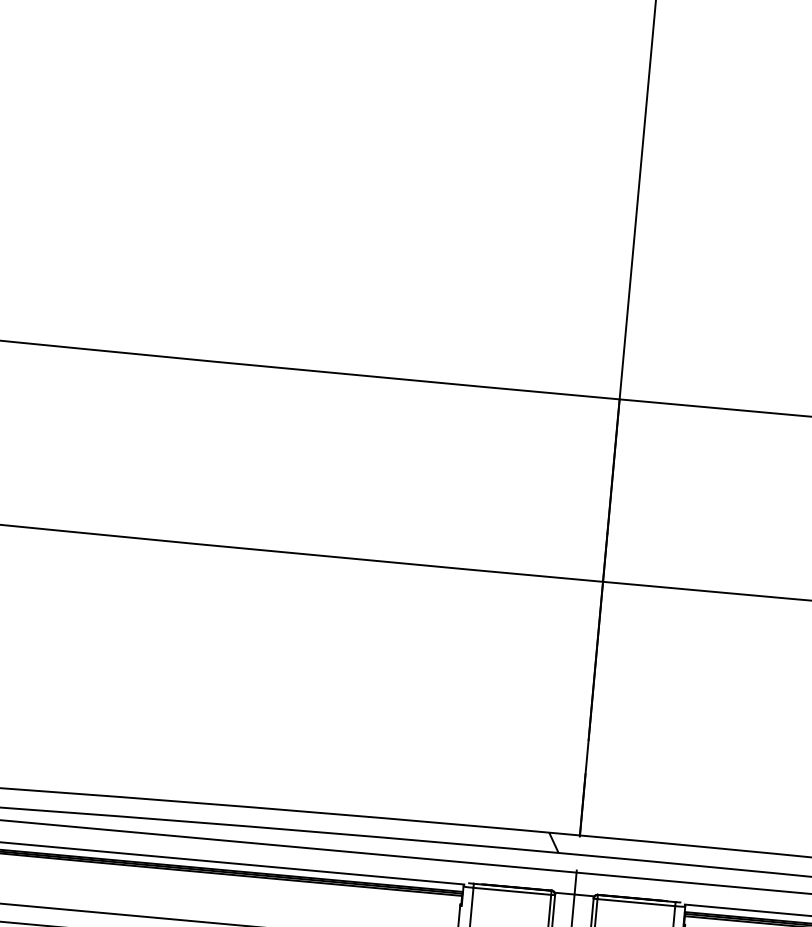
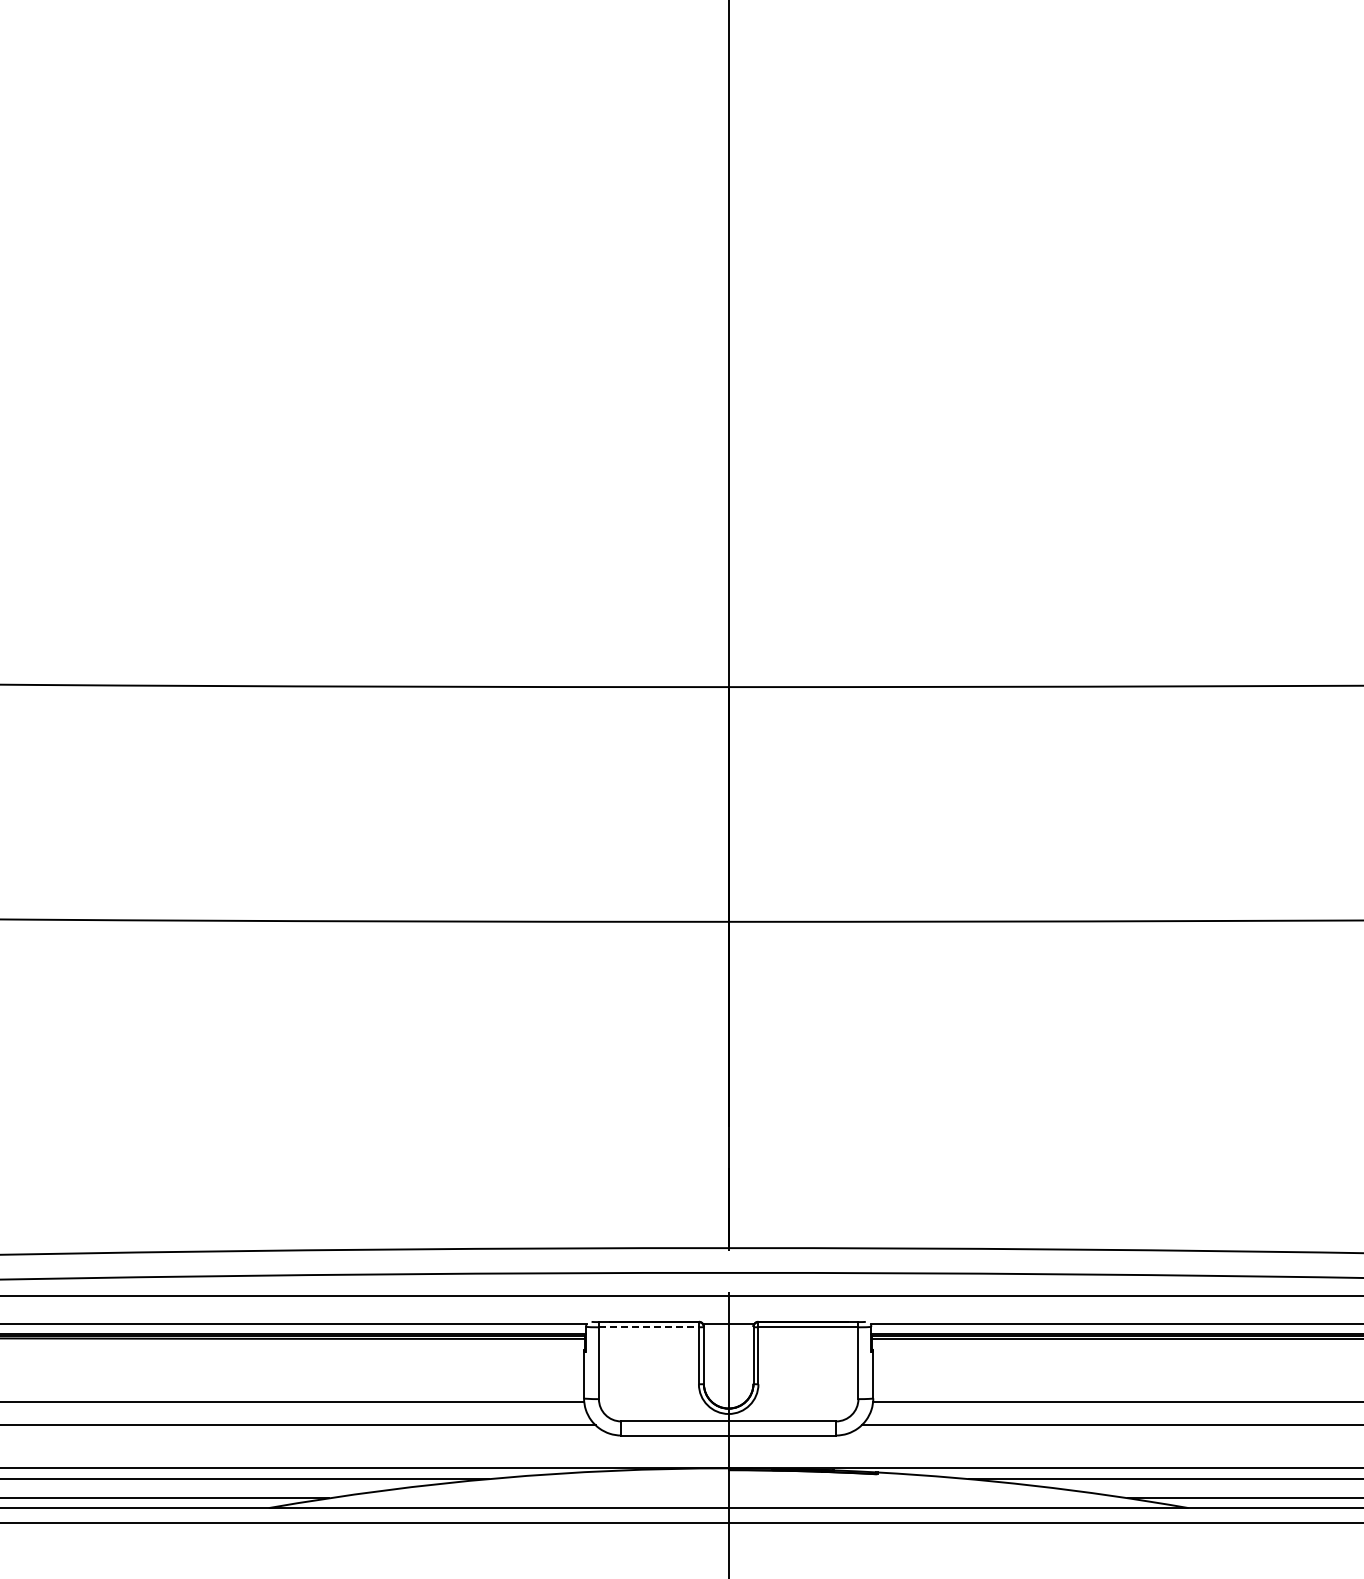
hatch: (554, 842) -> (696, 1260), removed
line: (512, 891) -> (648, 1327), solid -> dashed

